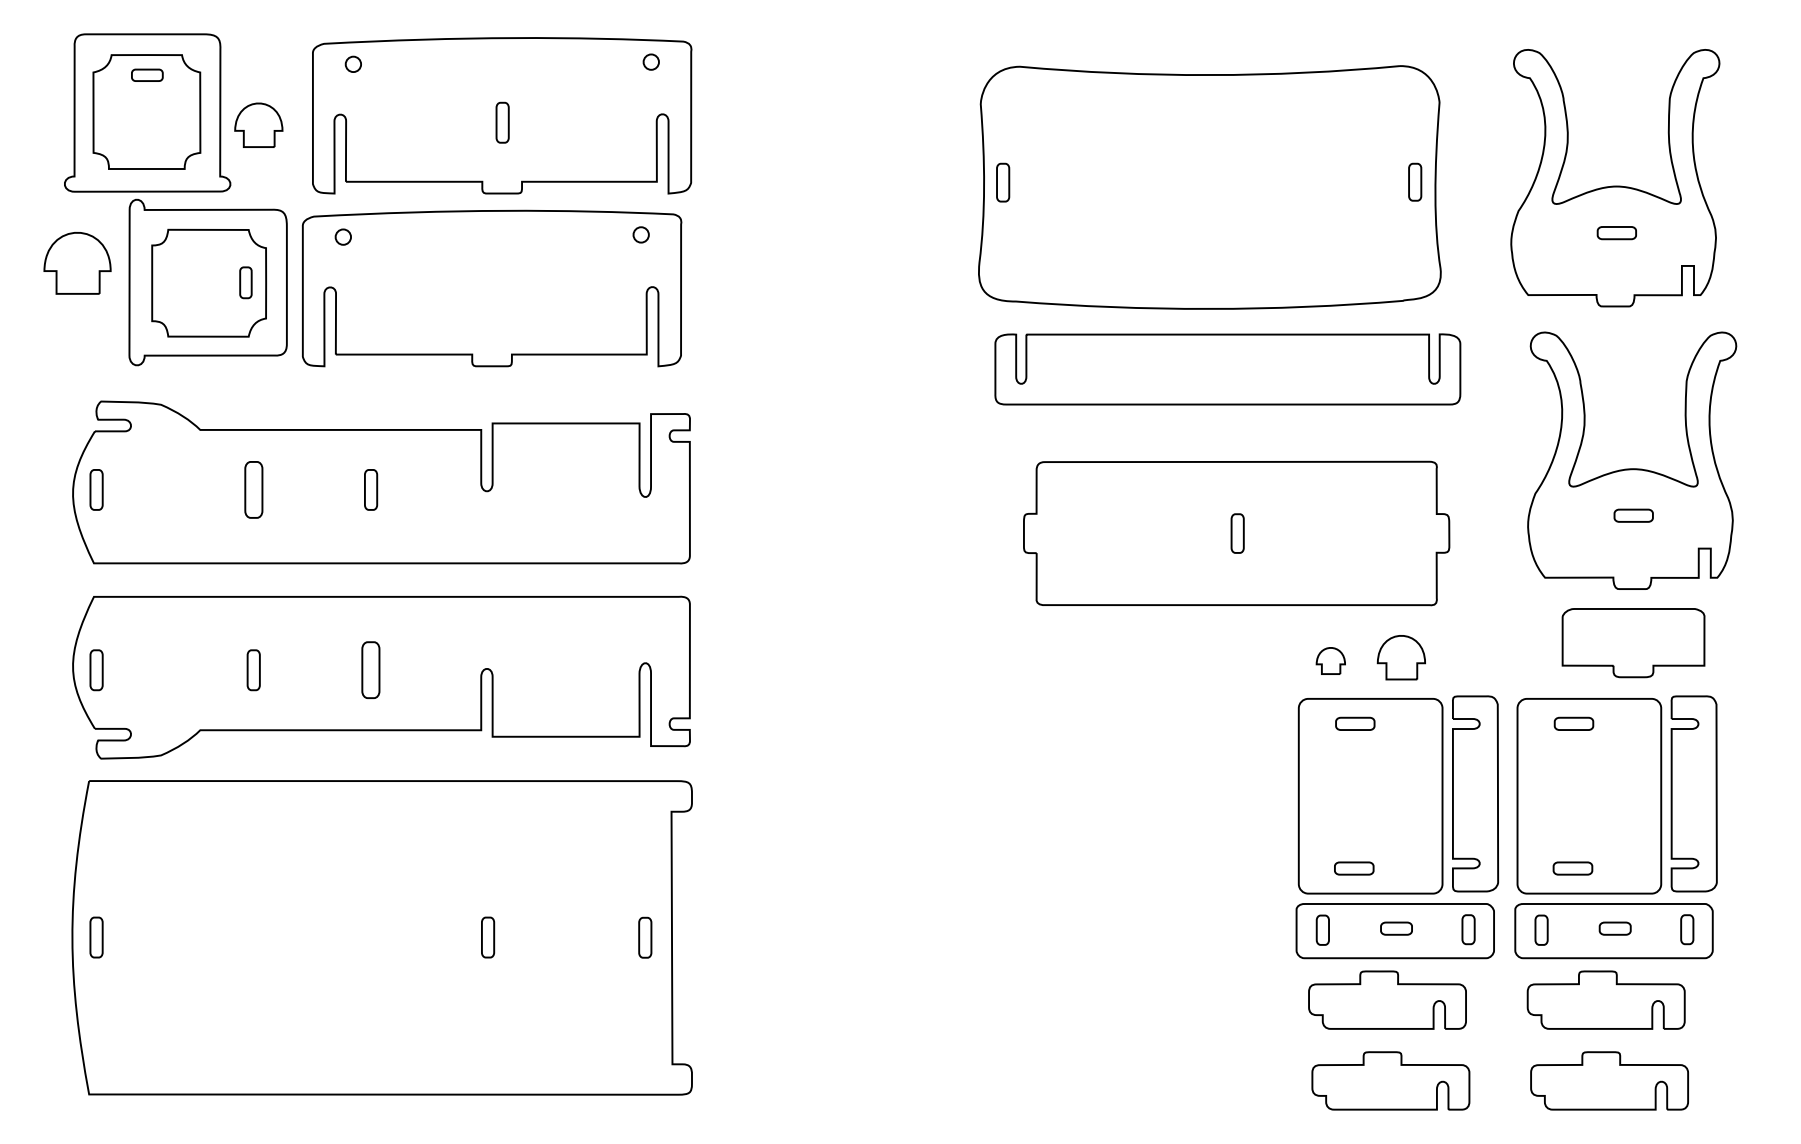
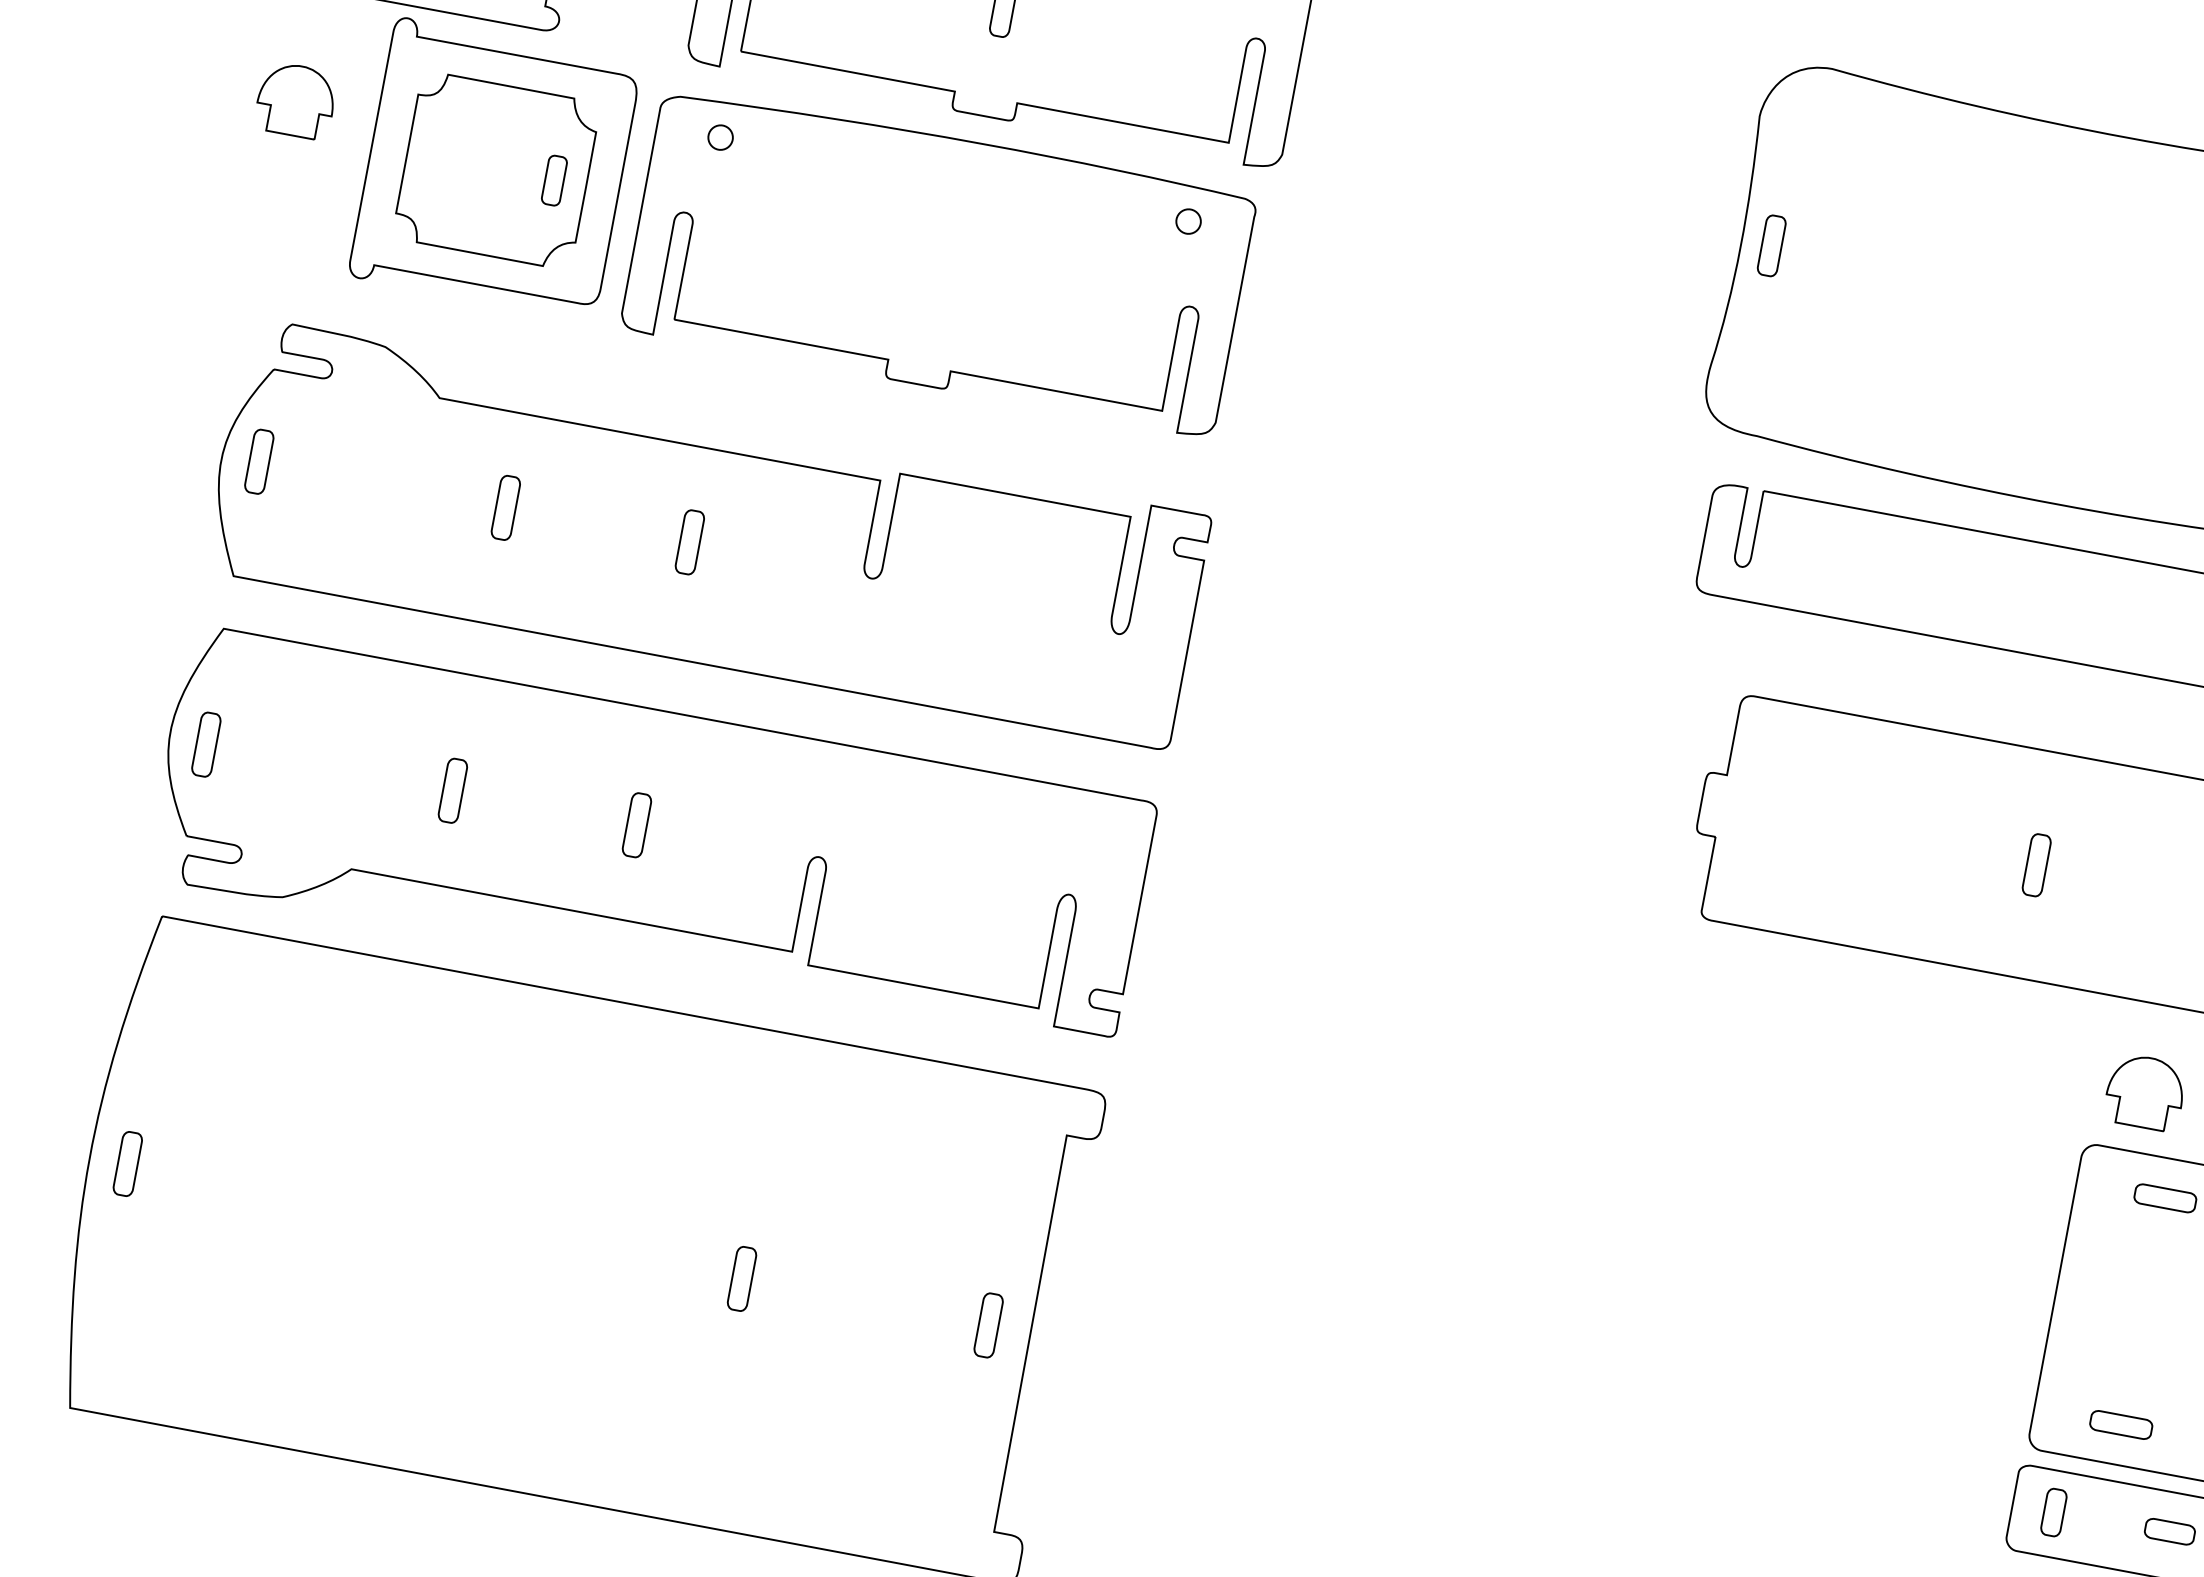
part: (77, 263) -> (295, 100), size x0.71
part: (253, 489) -> (505, 507), size x0.71
part: (1330, 660) -> (2145, 1091), size x1.67
part: (371, 670) -> (637, 825), size x0.71

